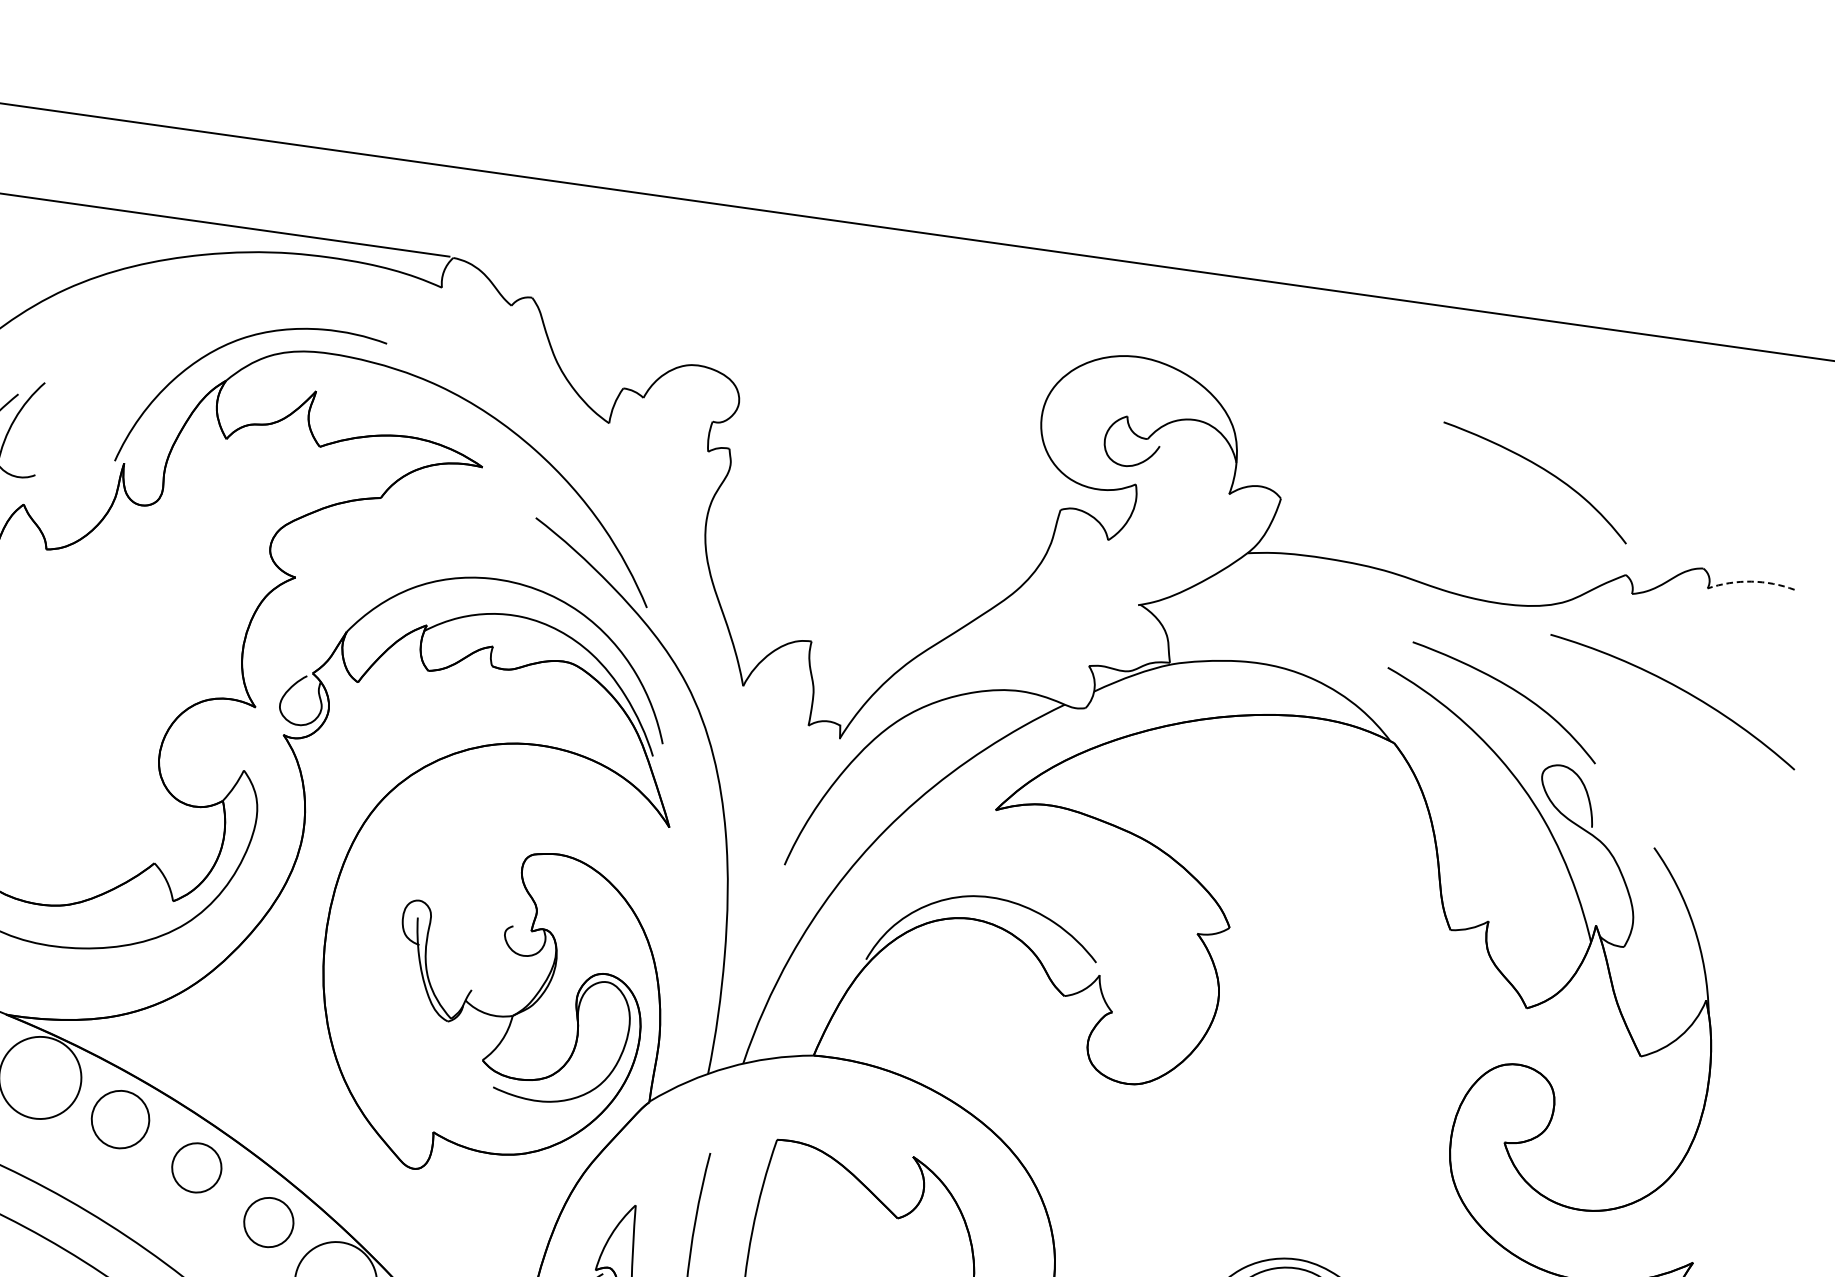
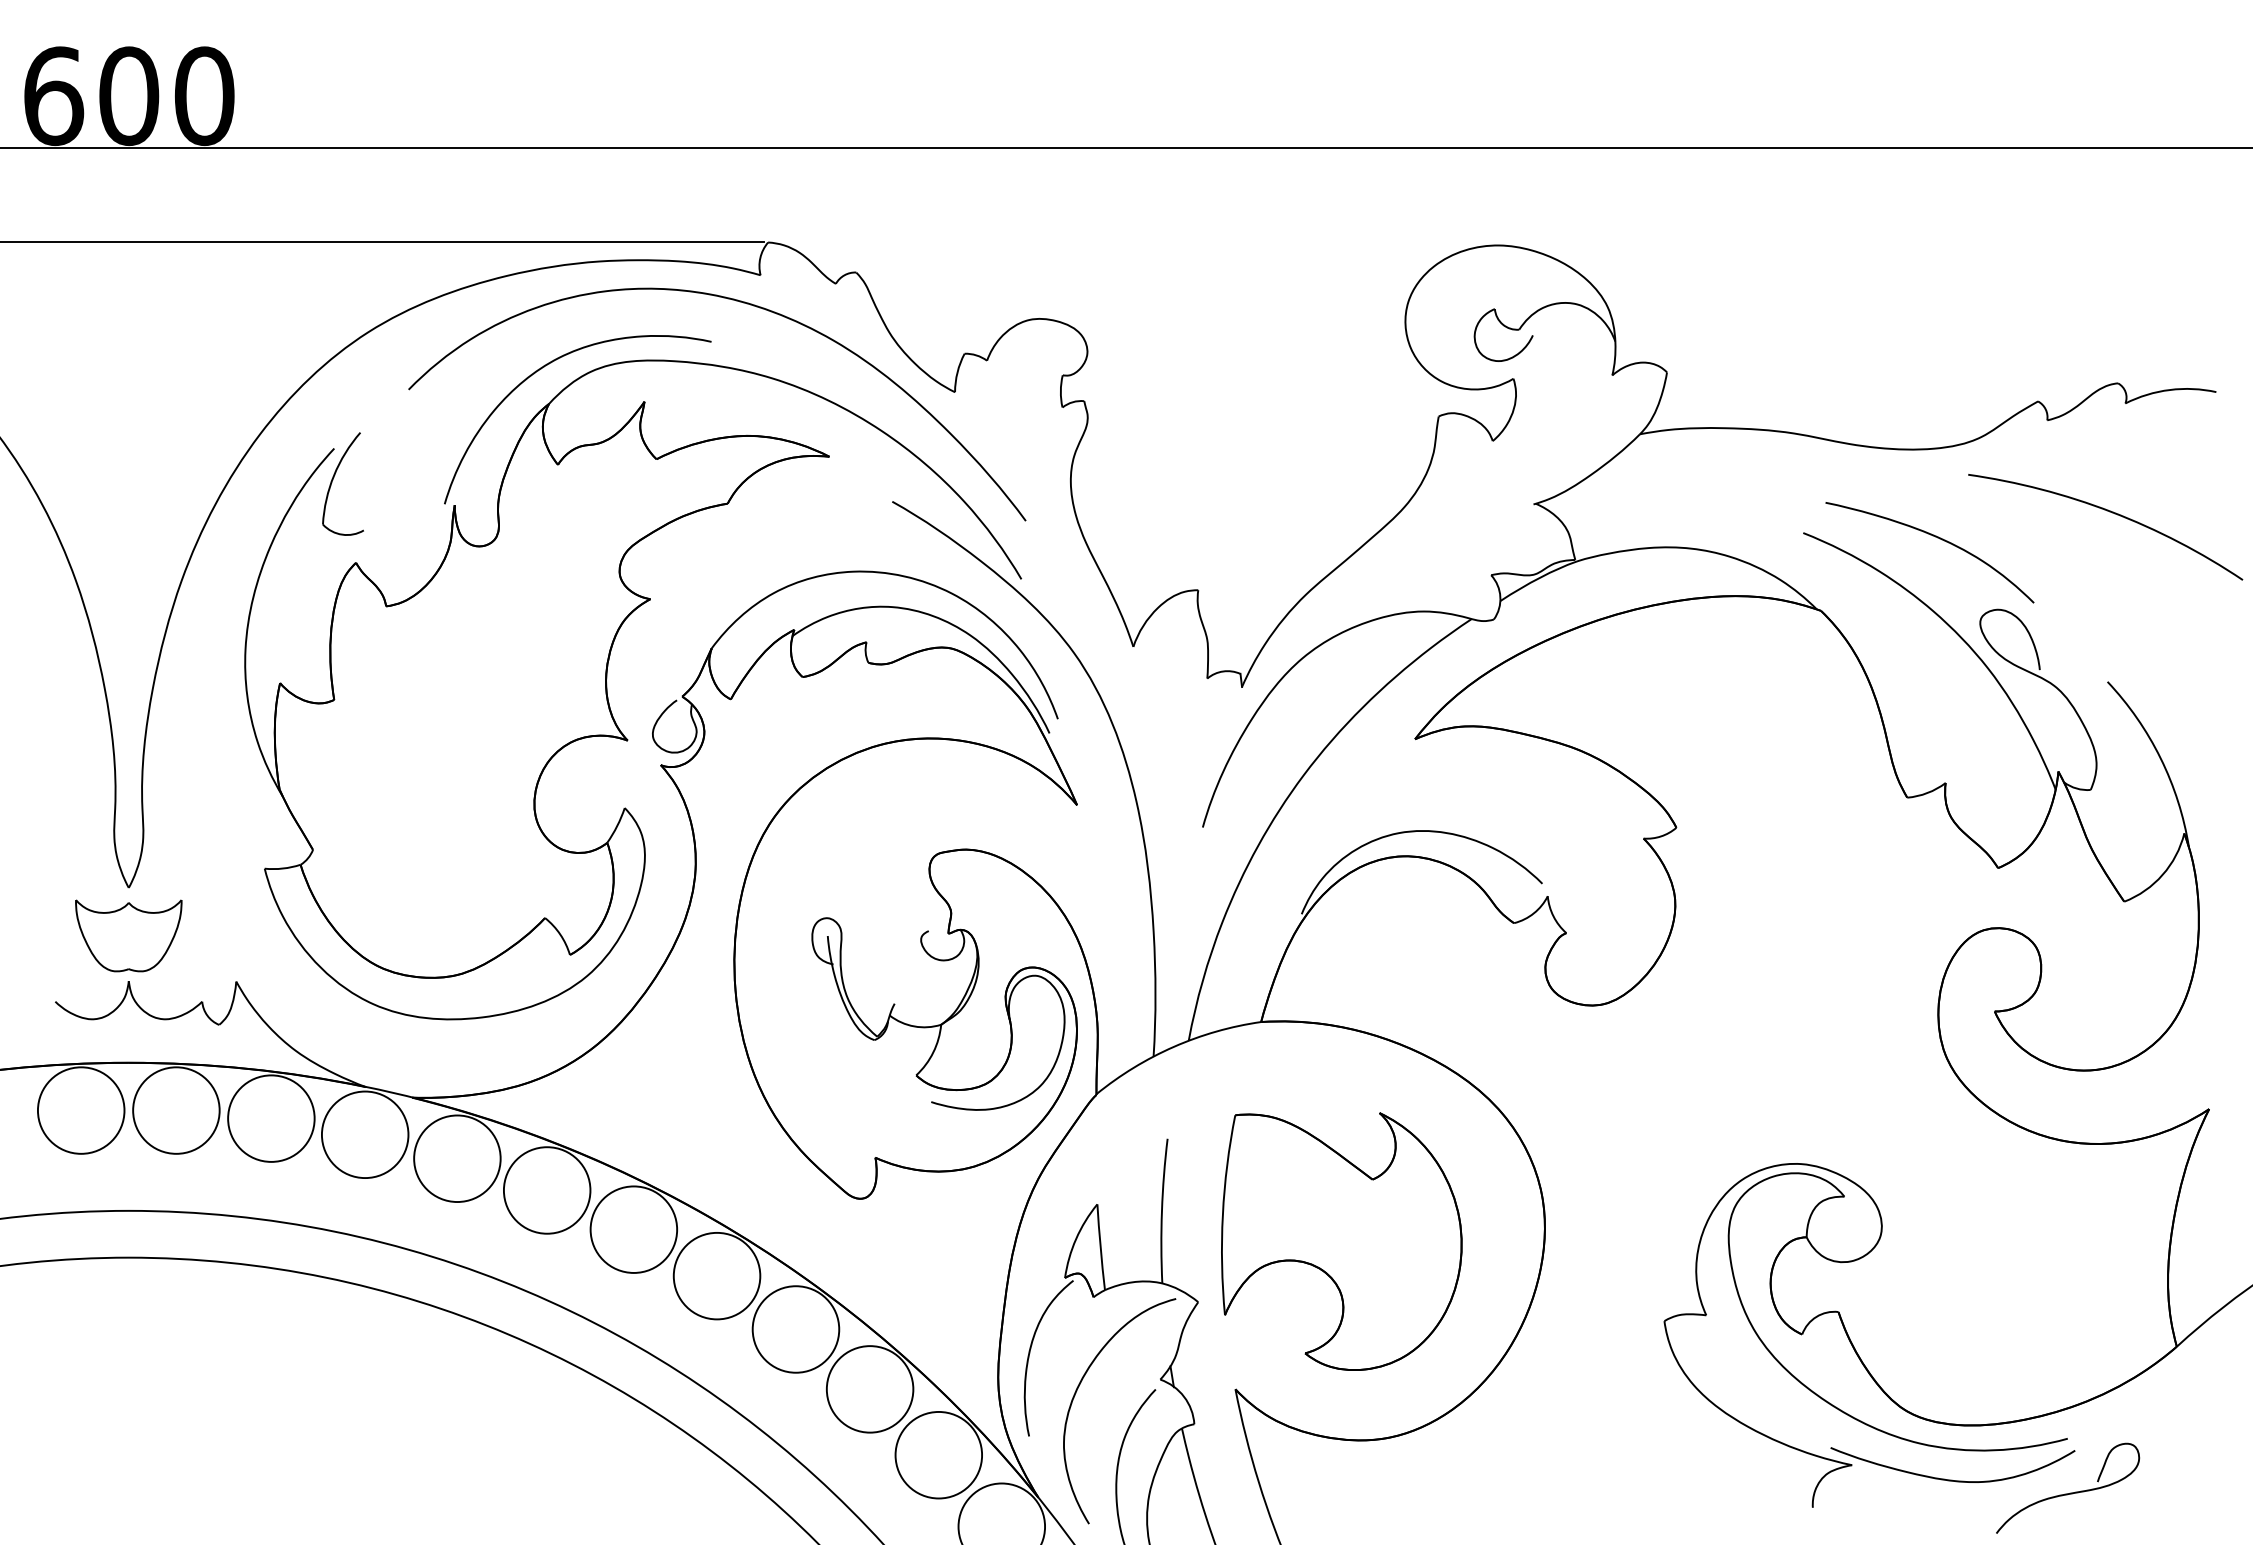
curve: (422, 311) -> (743, 303), added
curve: (1544, 470) -> (1937, 304), removed
arc: (1750, 581) -> (2169, 389), dashed -> solid
circle: (119, 1119) -> (546, 1190), size x1.43
circle: (196, 1167) -> (633, 1229), size x1.67
circle: (268, 1221) -> (716, 1275), size x1.67

